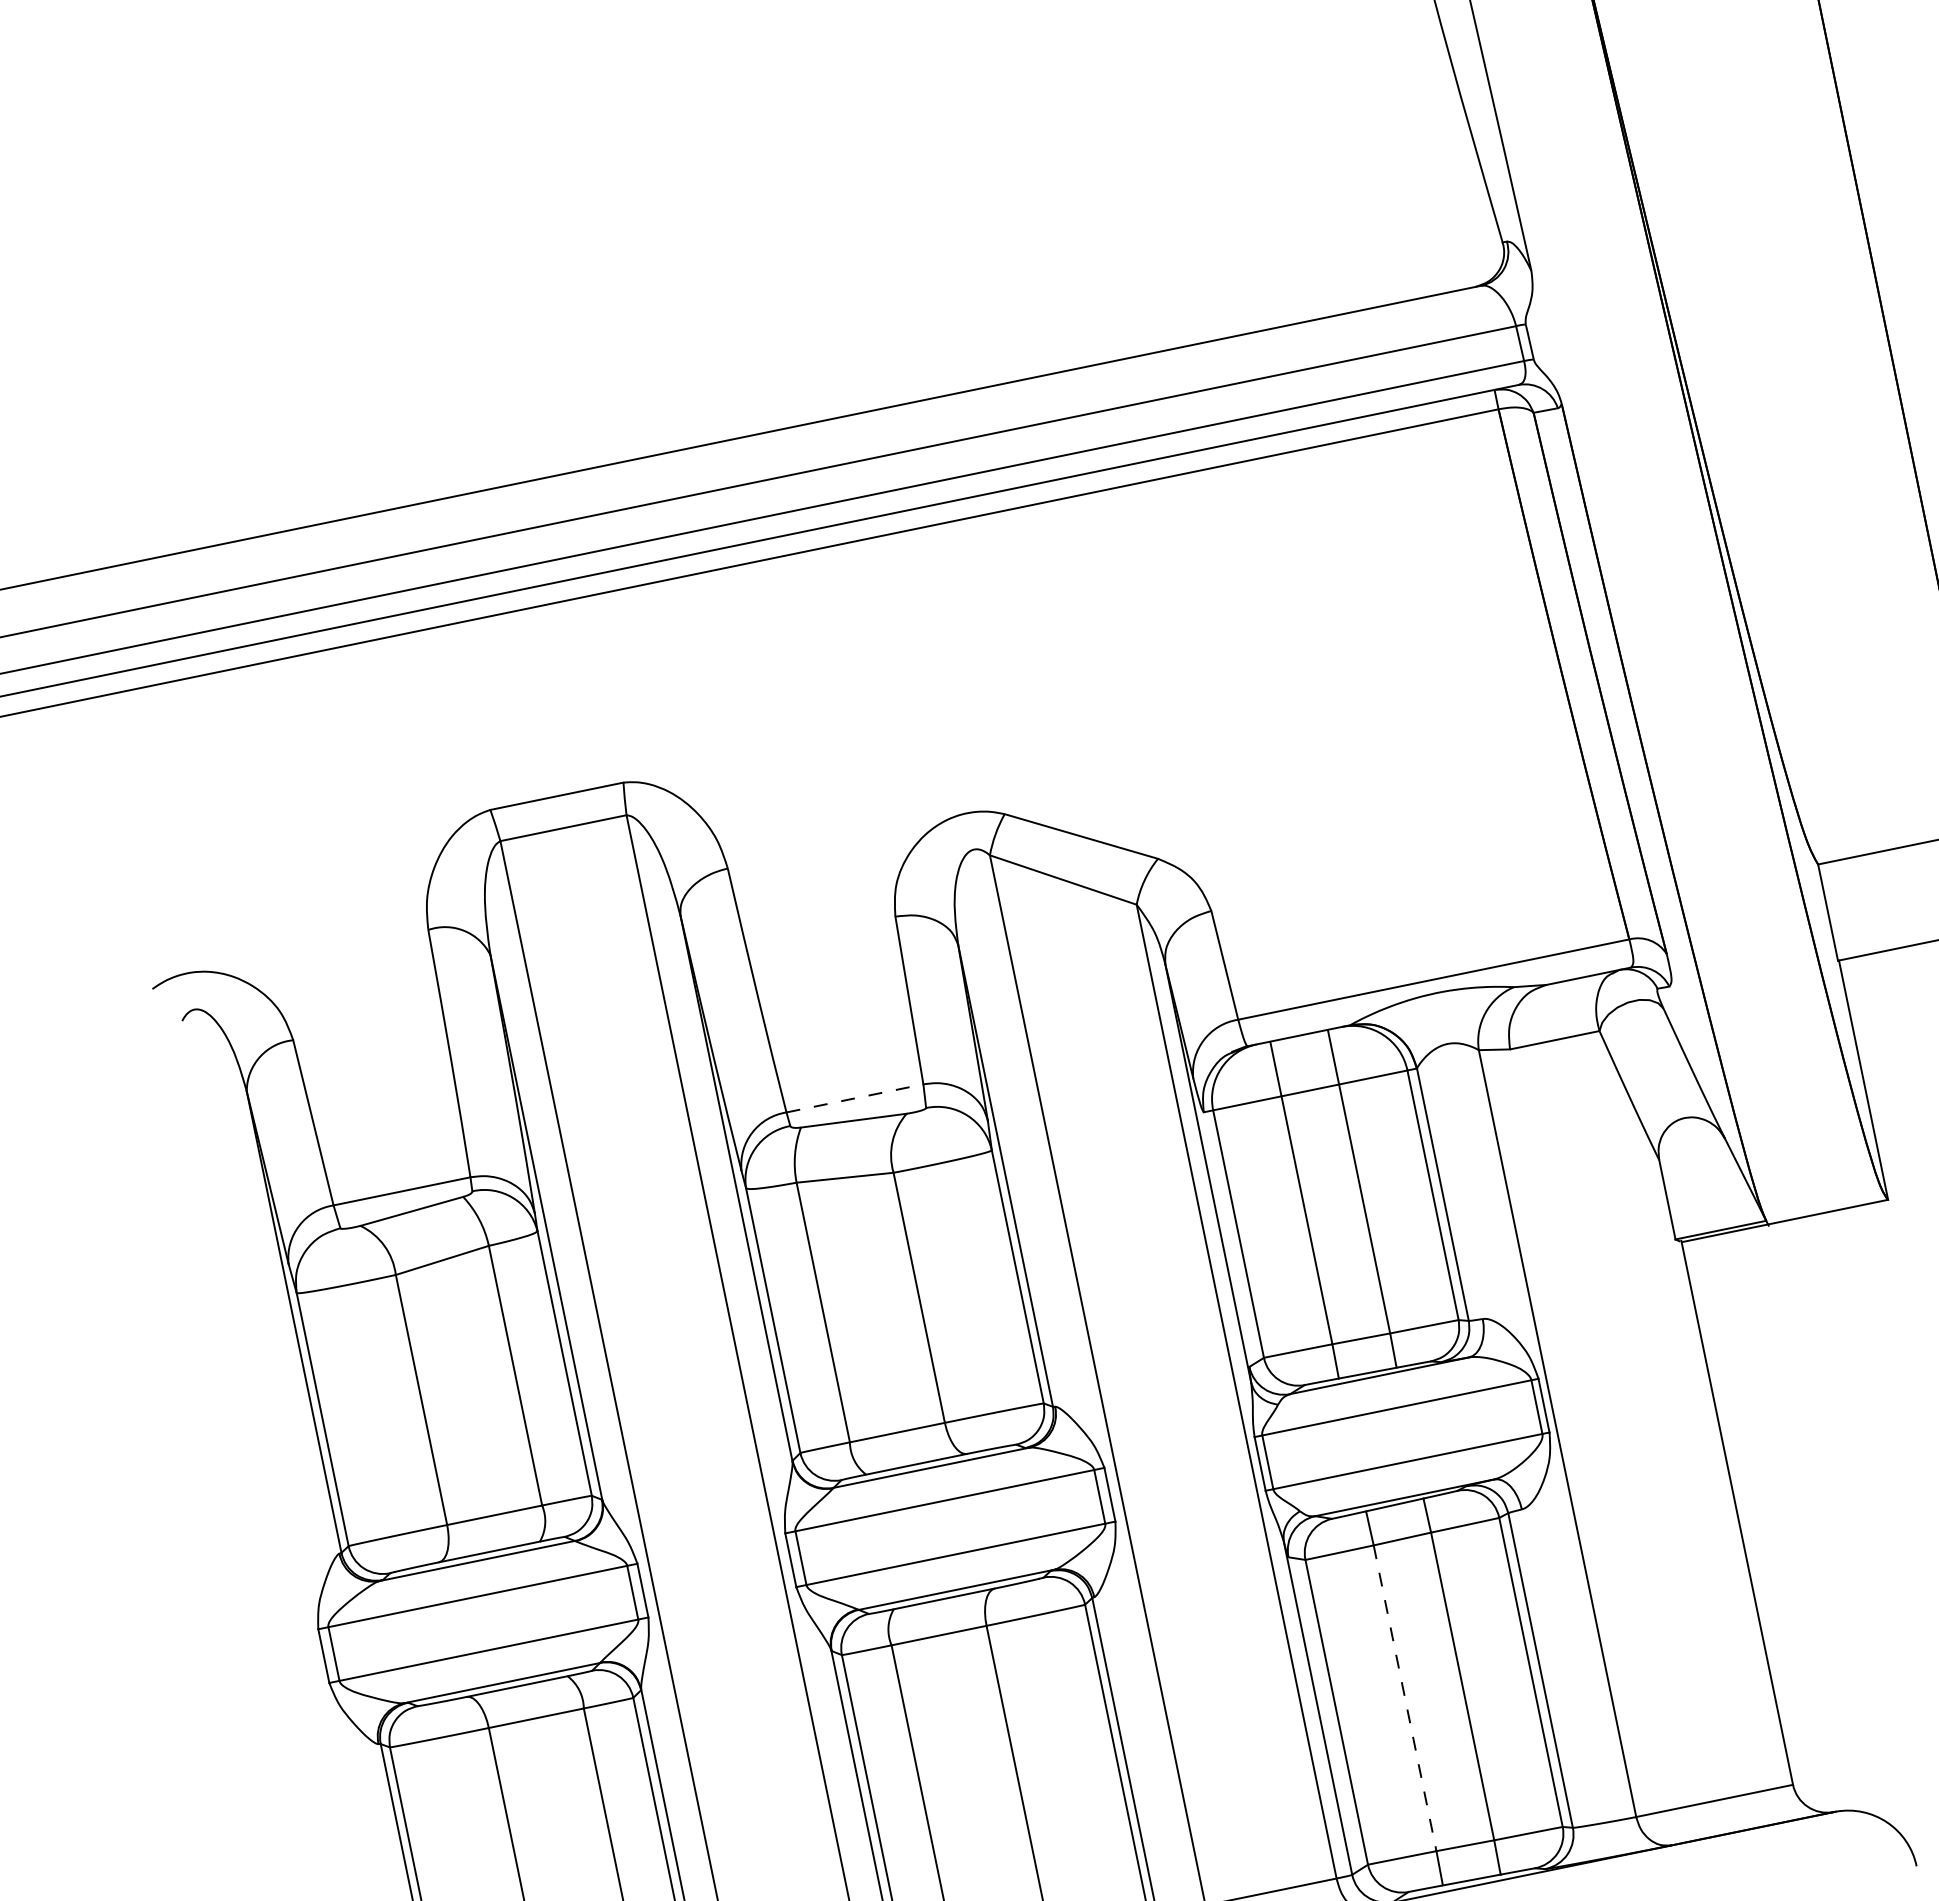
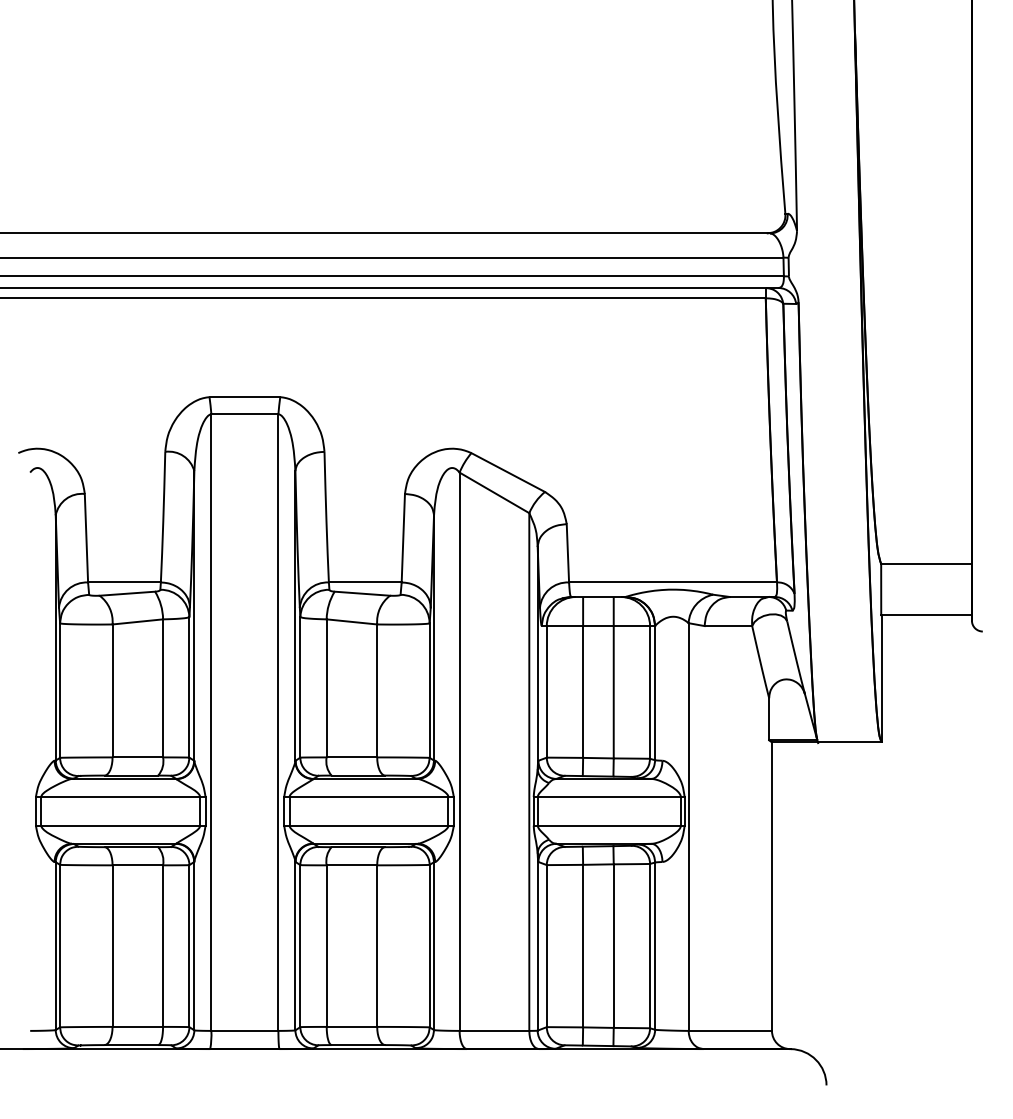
line: (855, 1098) -> (365, 582), dashed -> solid
line: (1405, 1698) -> (583, 946), dashed -> solid

